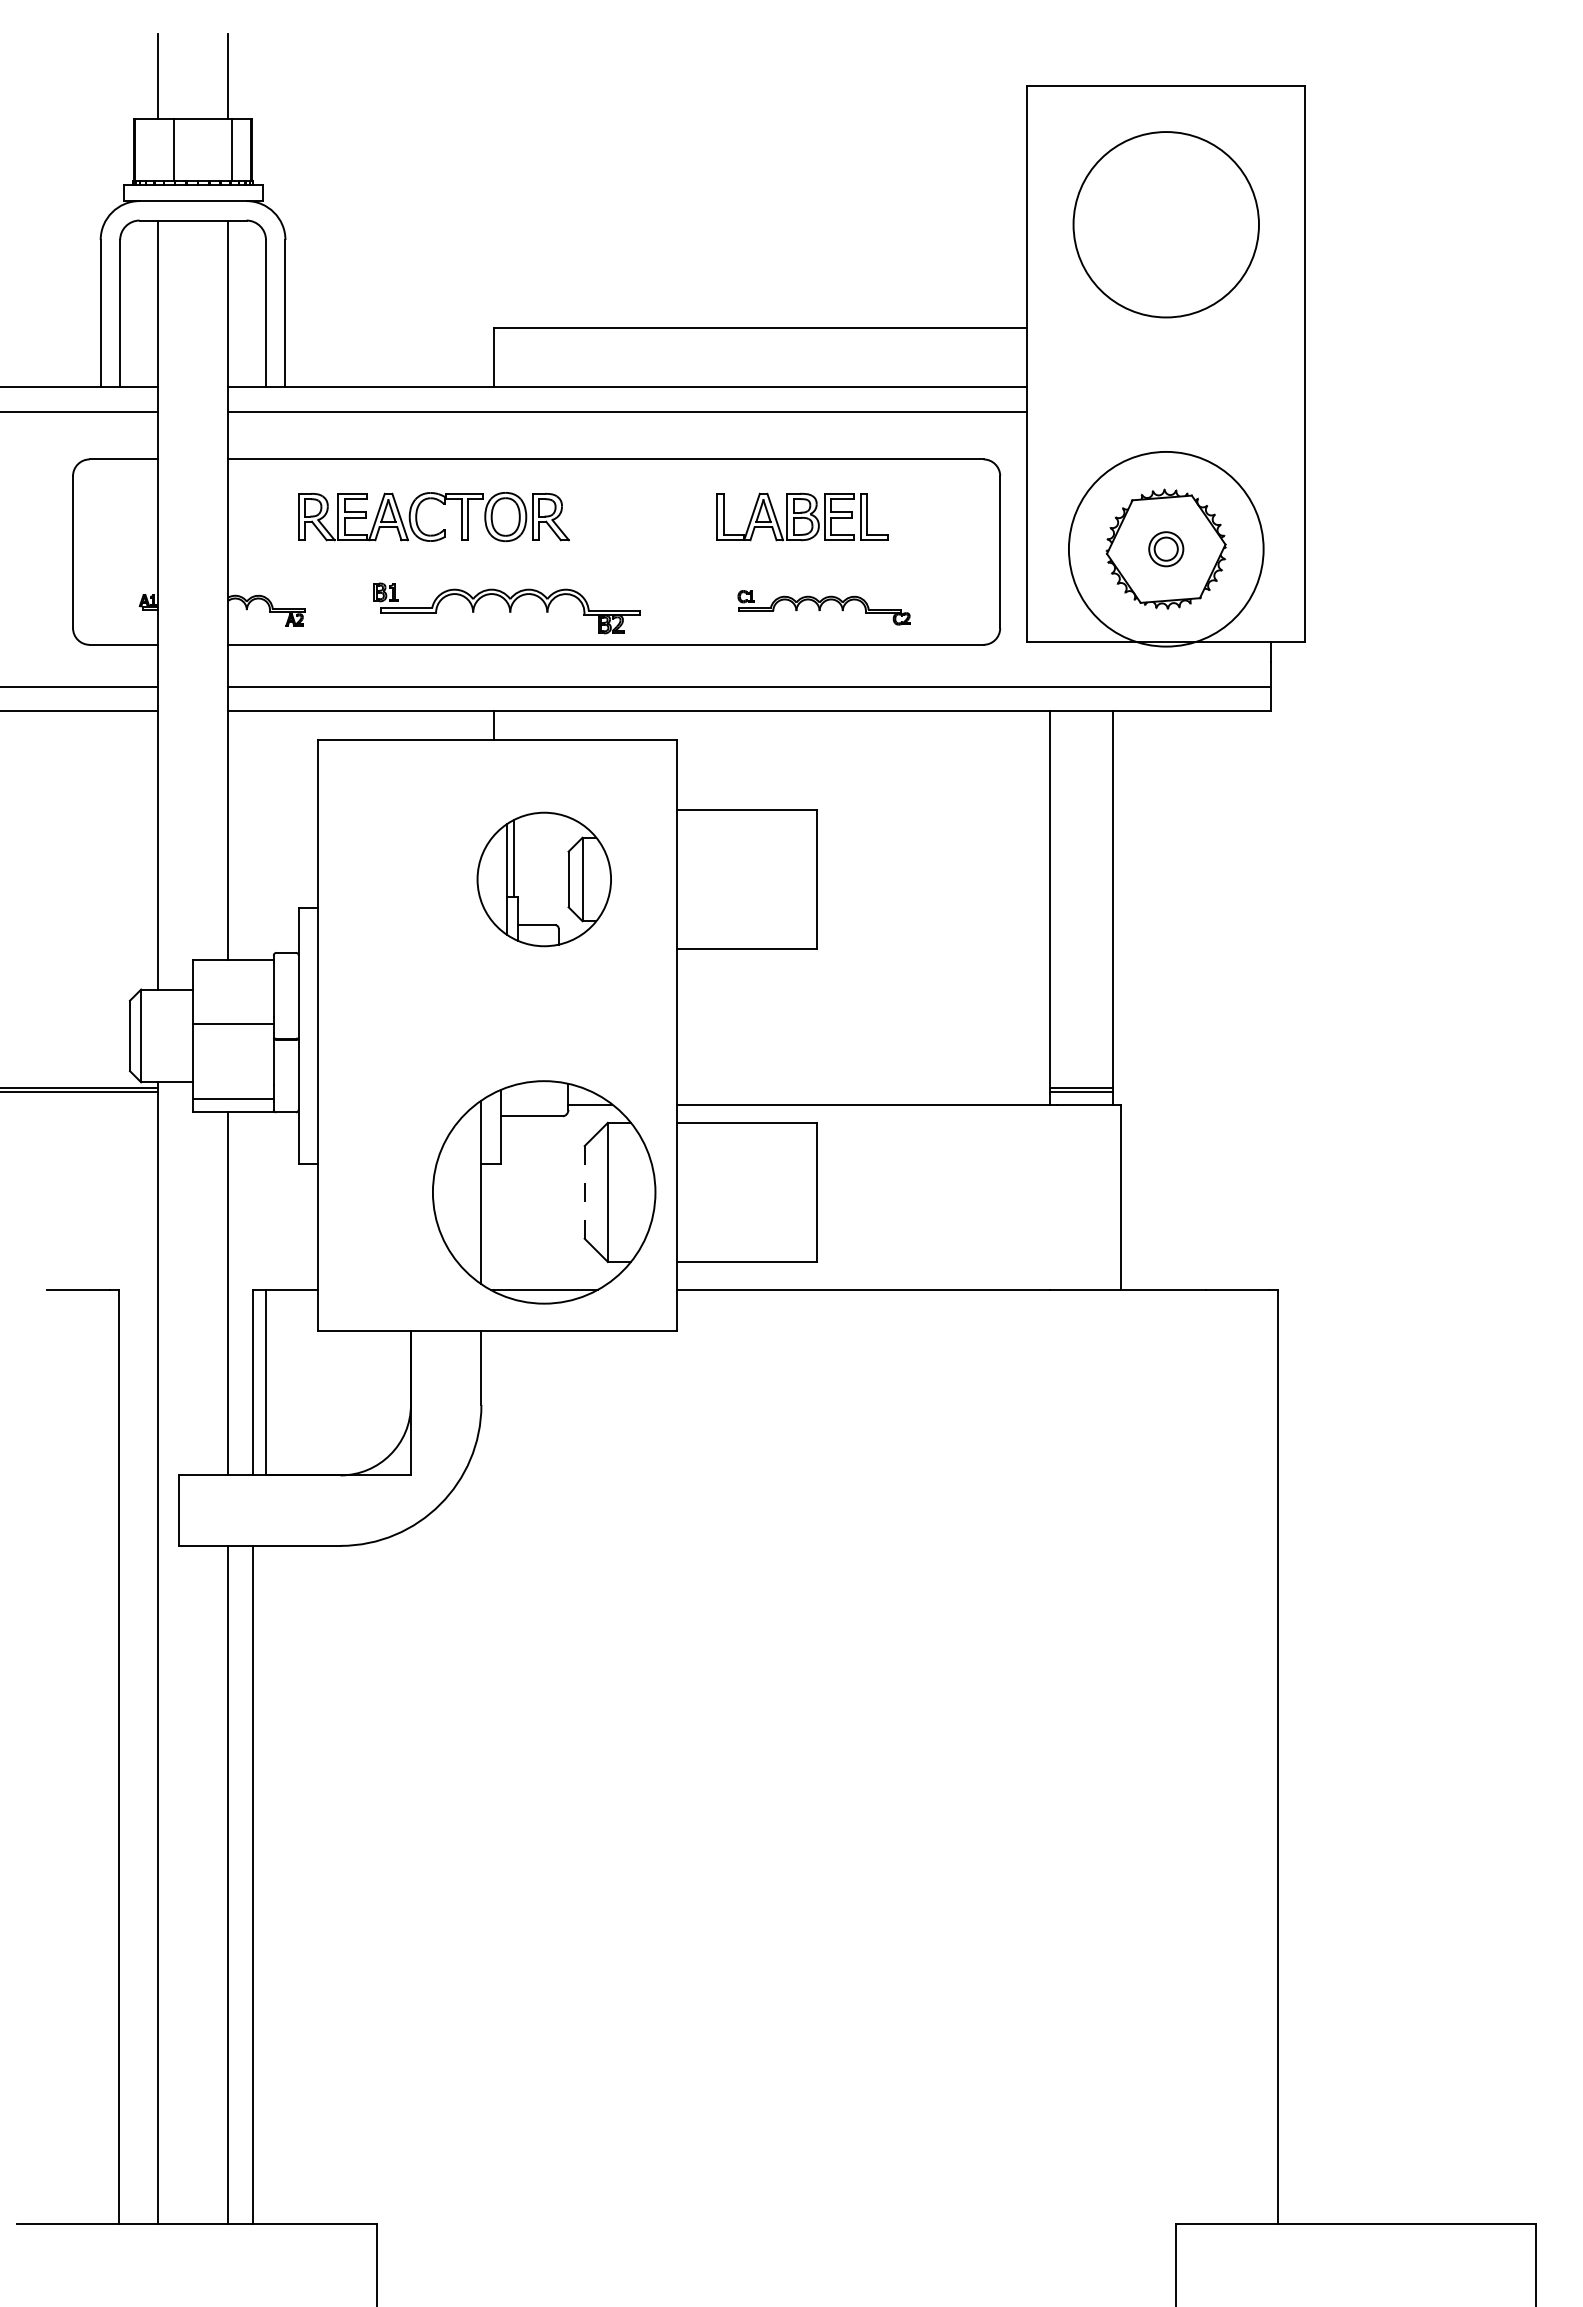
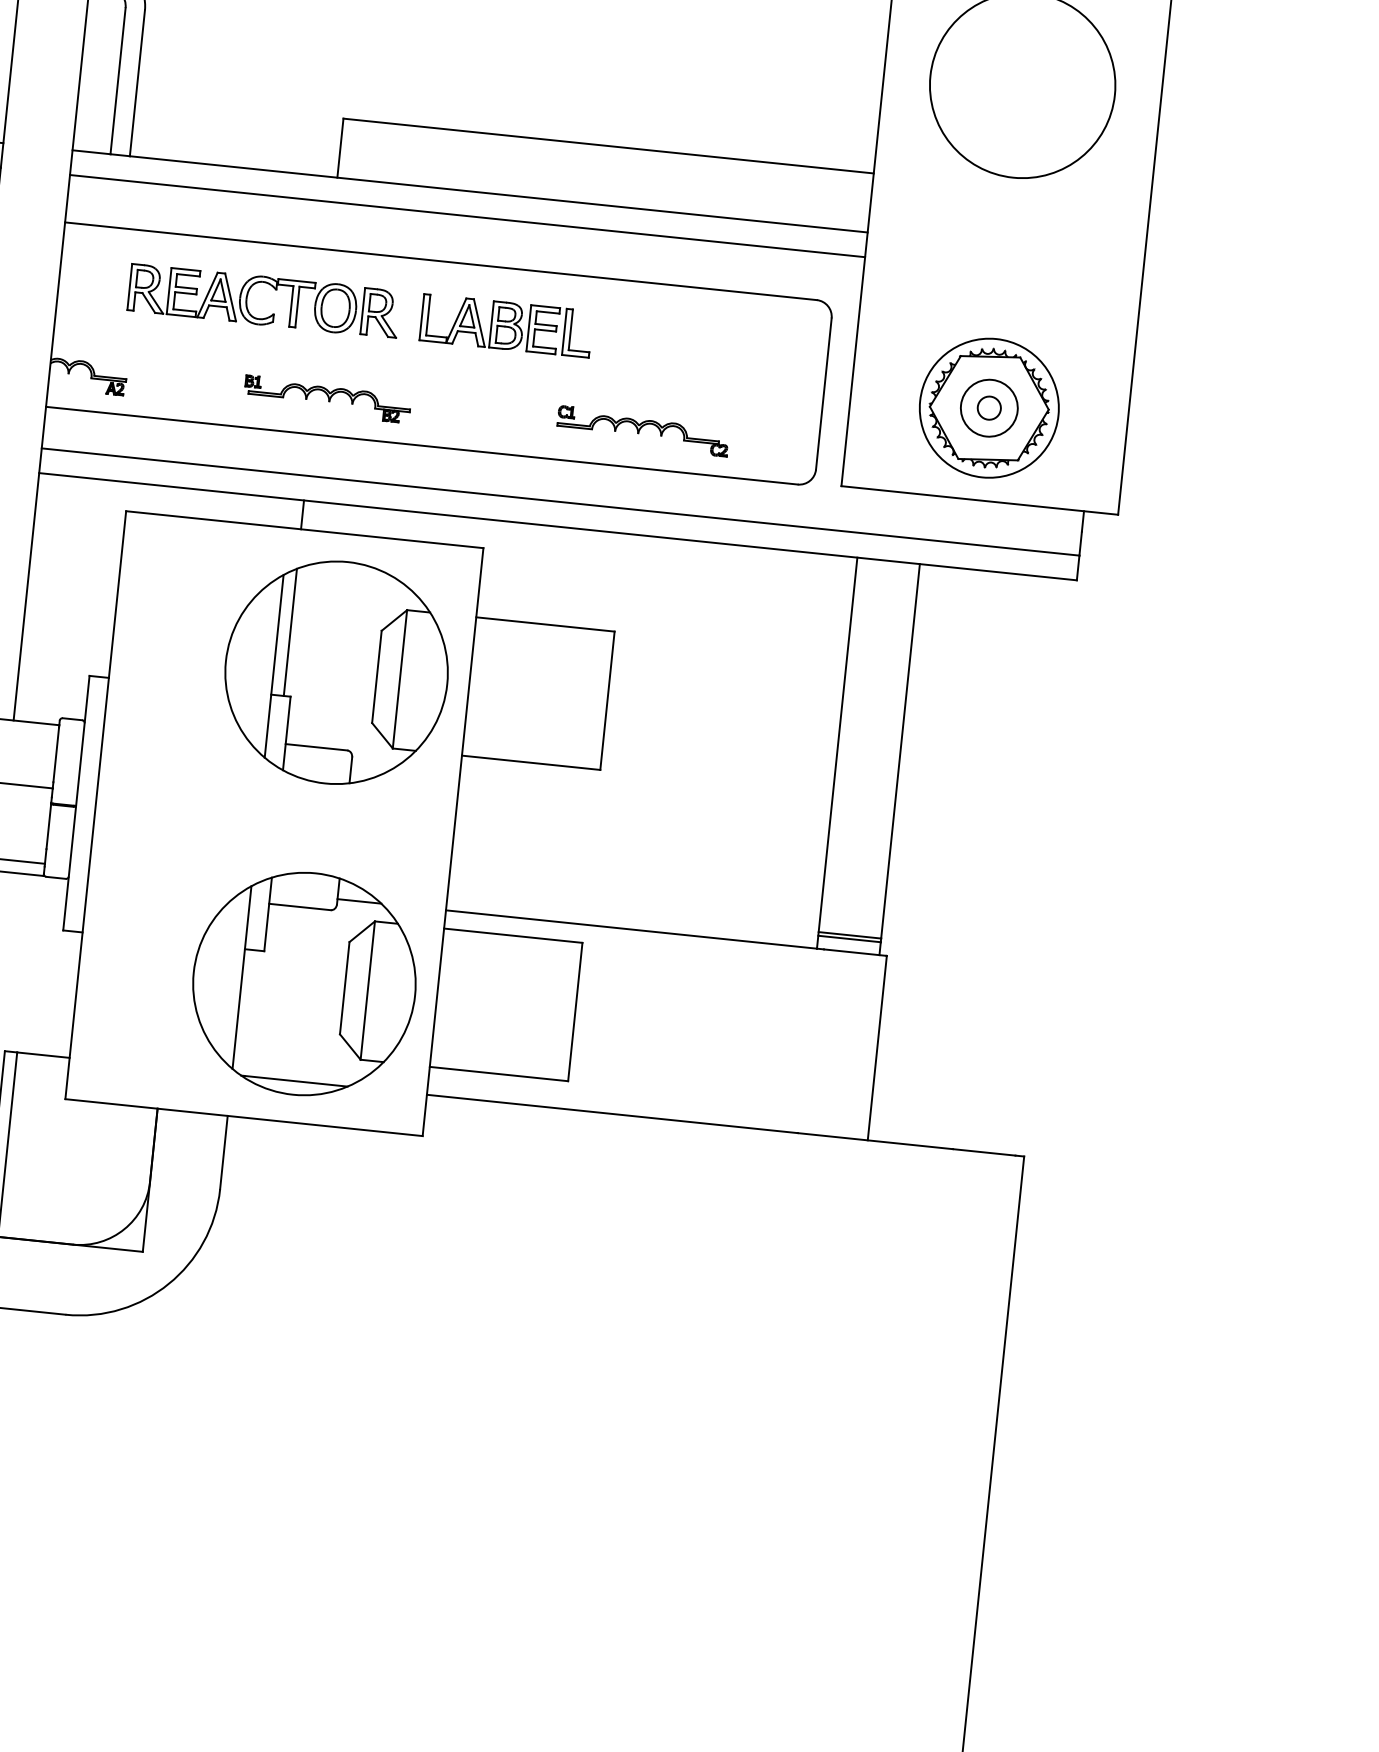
part: (802, 516) -> (506, 325), moved
circle: (1165, 548) -> (988, 407), size x0.71
circle: (1165, 548) -> (988, 407), size x1.67
part: (506, 608) -> (326, 399), size x0.62
part: (544, 879) -> (336, 672), size x1.67
line: (584, 1191) -> (344, 987), dashed -> solid

